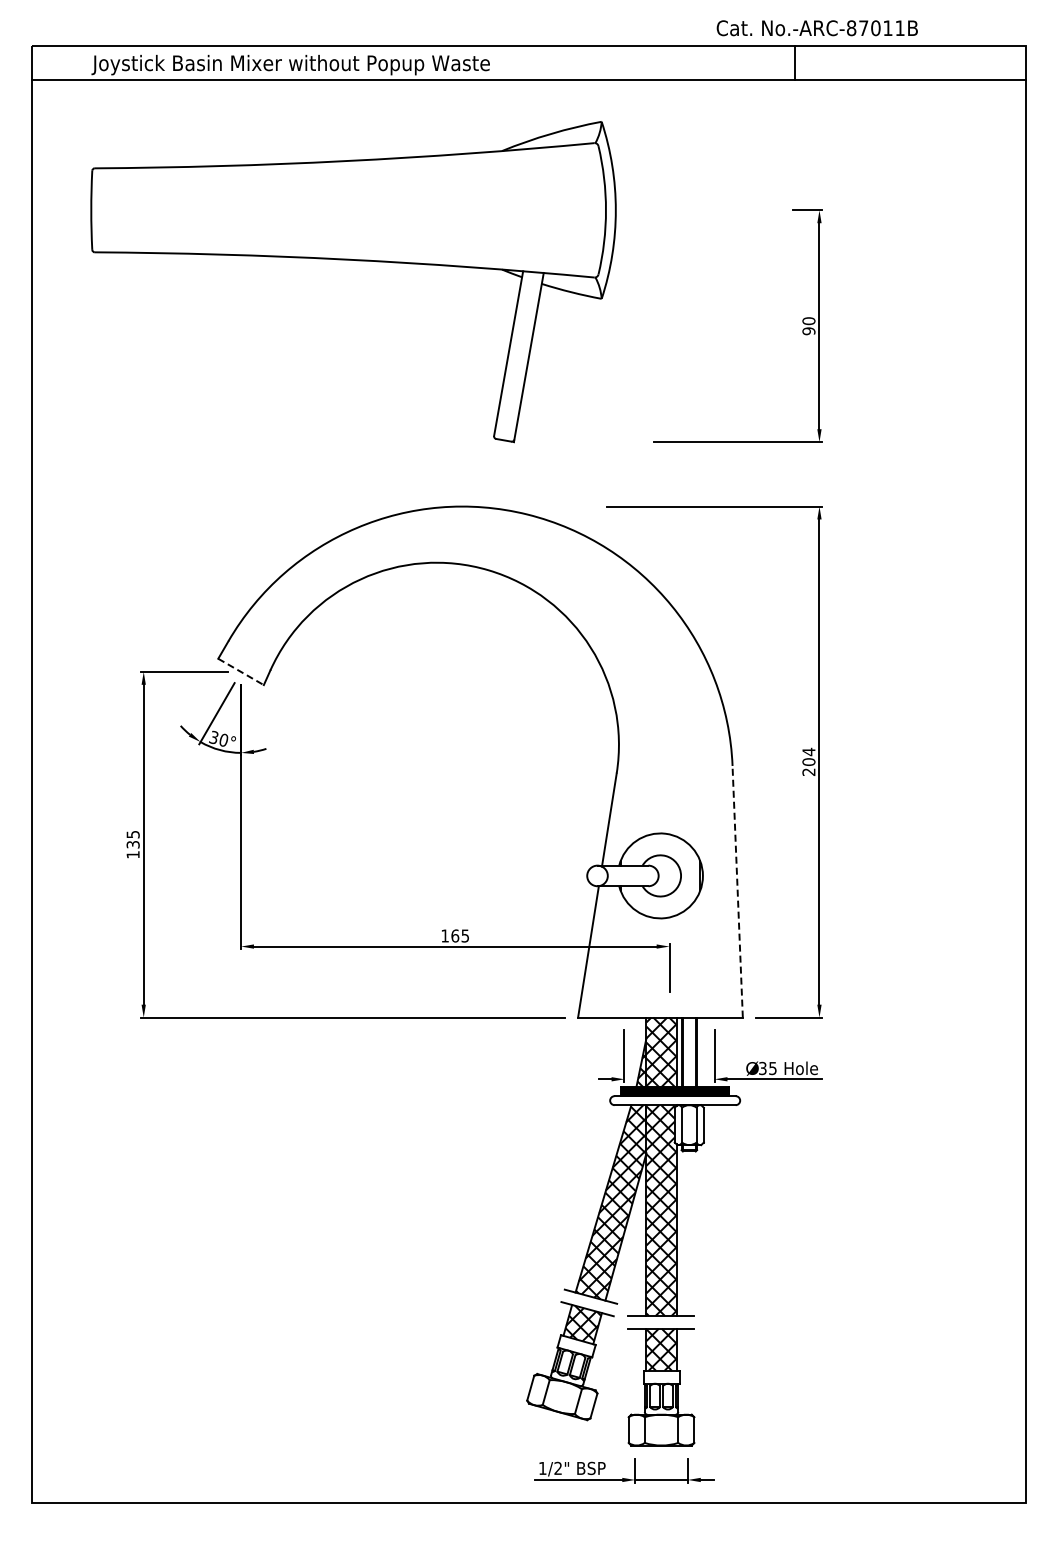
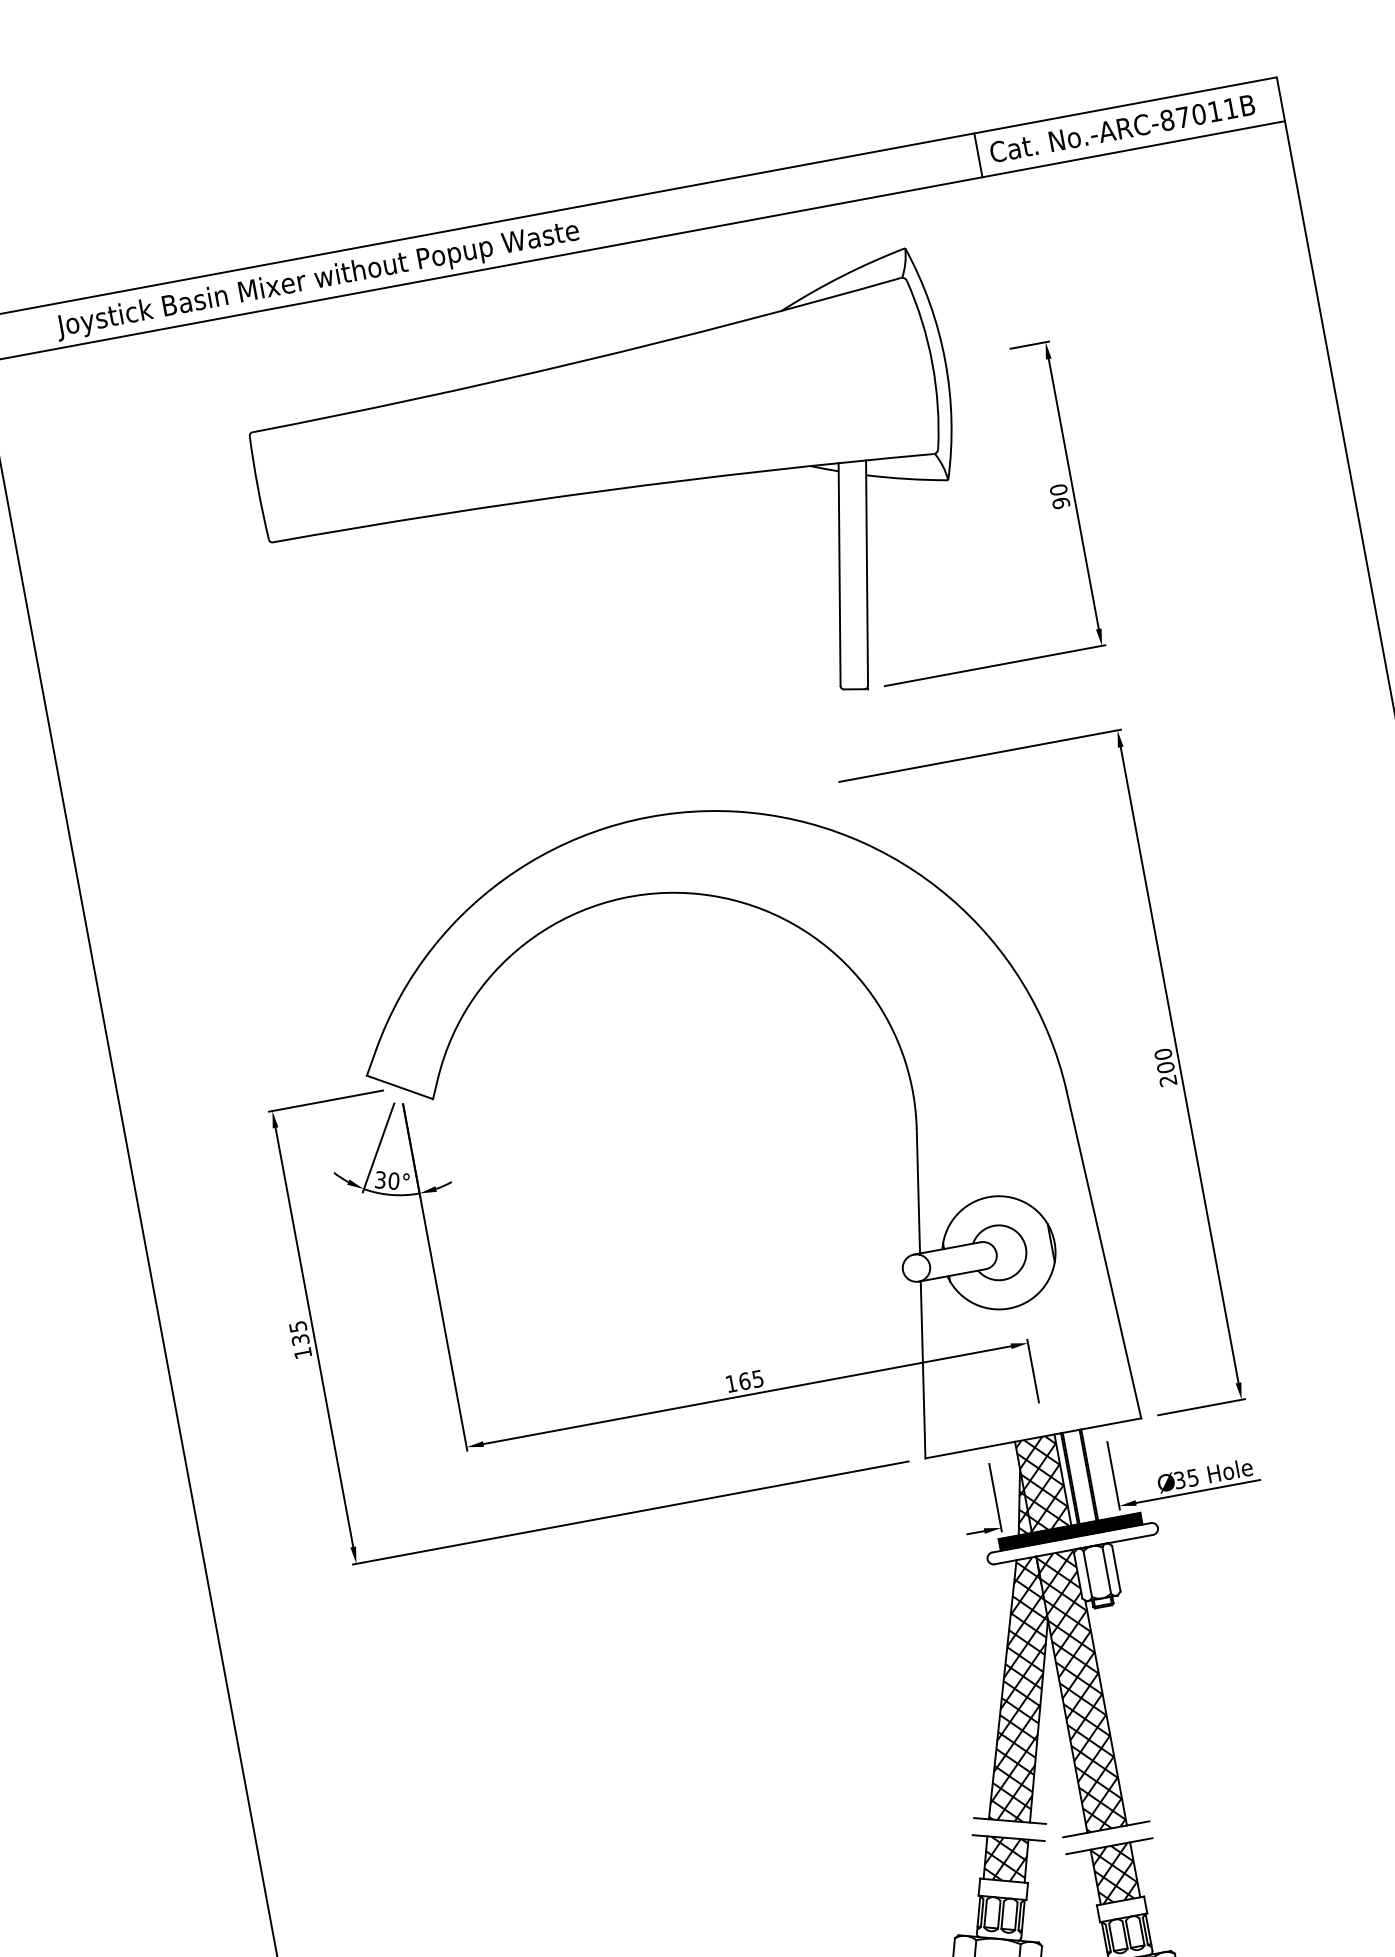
text: (816, 28) -> (1121, 129), moved
part: (357, 261) -> (619, 490), moved
line: (241, 672) -> (400, 1088), dashed -> solid
text: (808, 751) -> (1162, 1053), 204 -> 200
line: (737, 891) -> (1103, 1254), dashed -> solid

